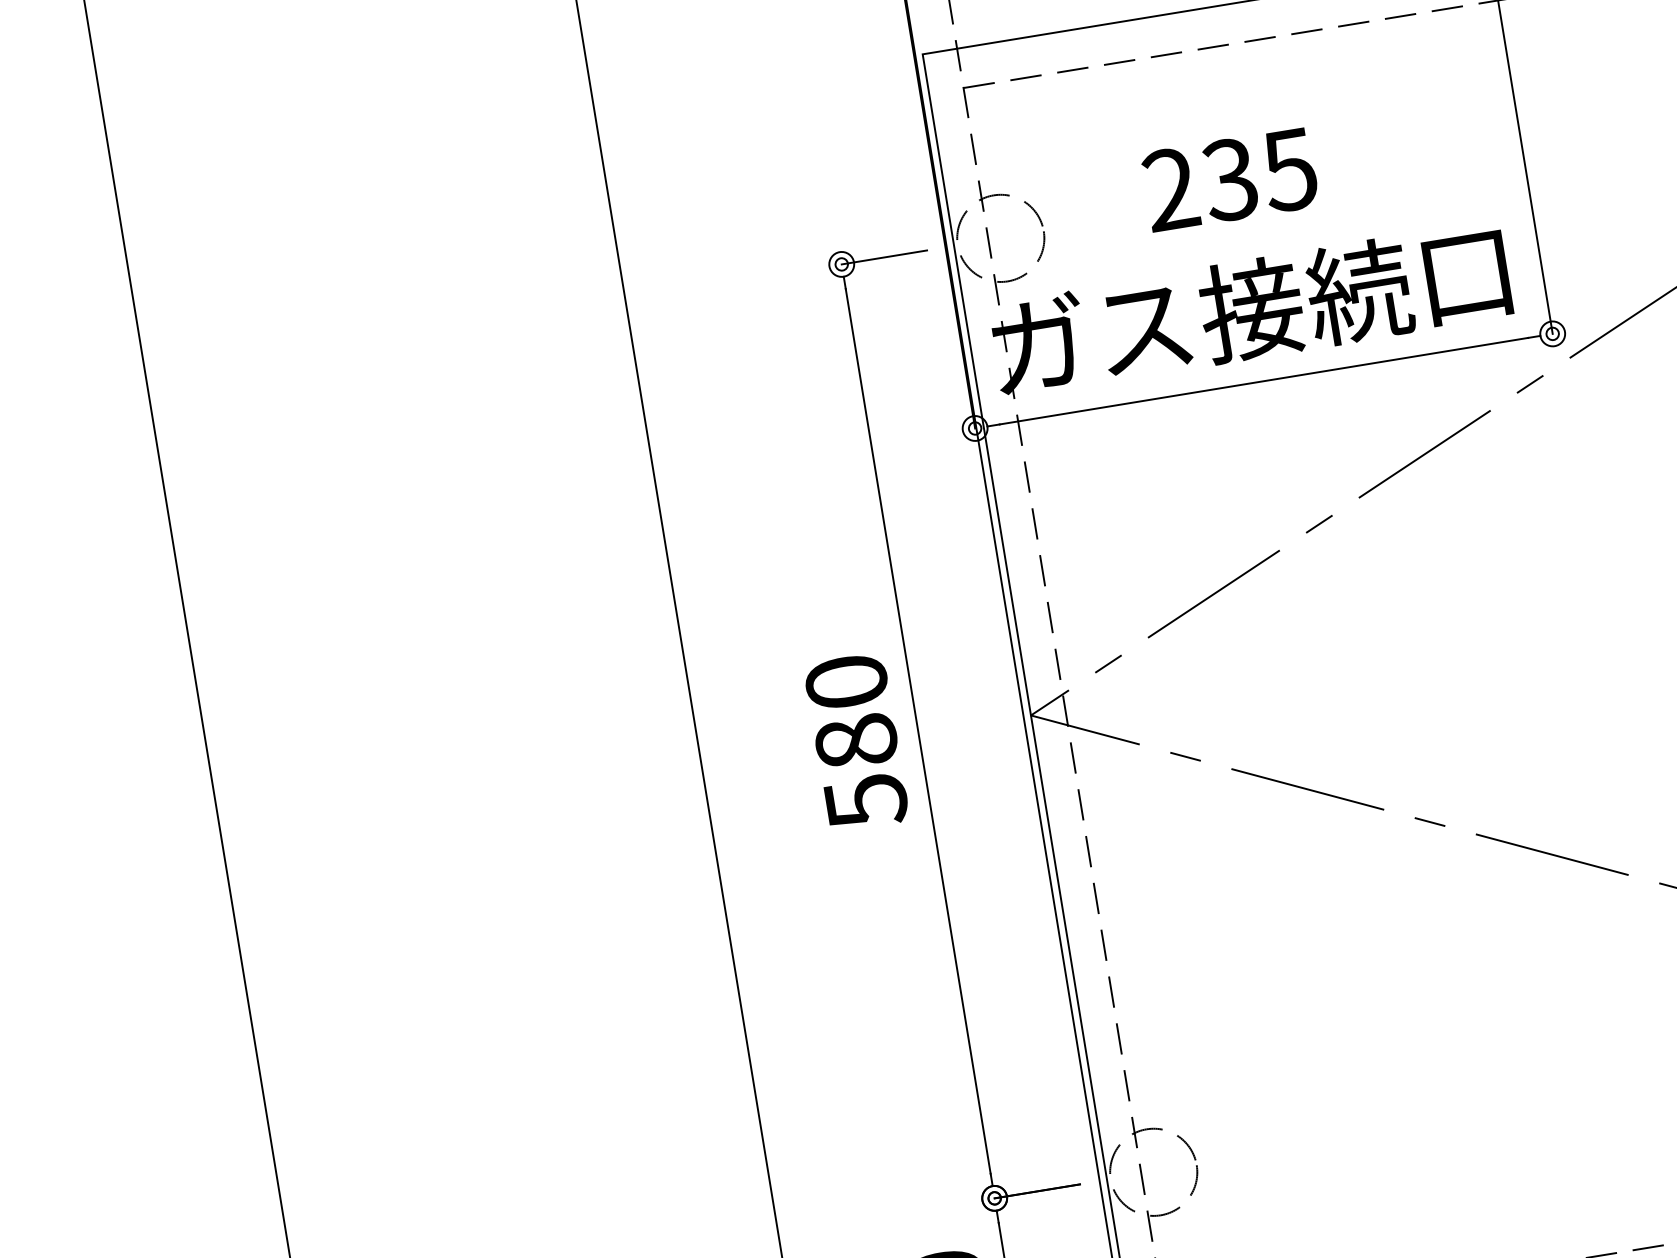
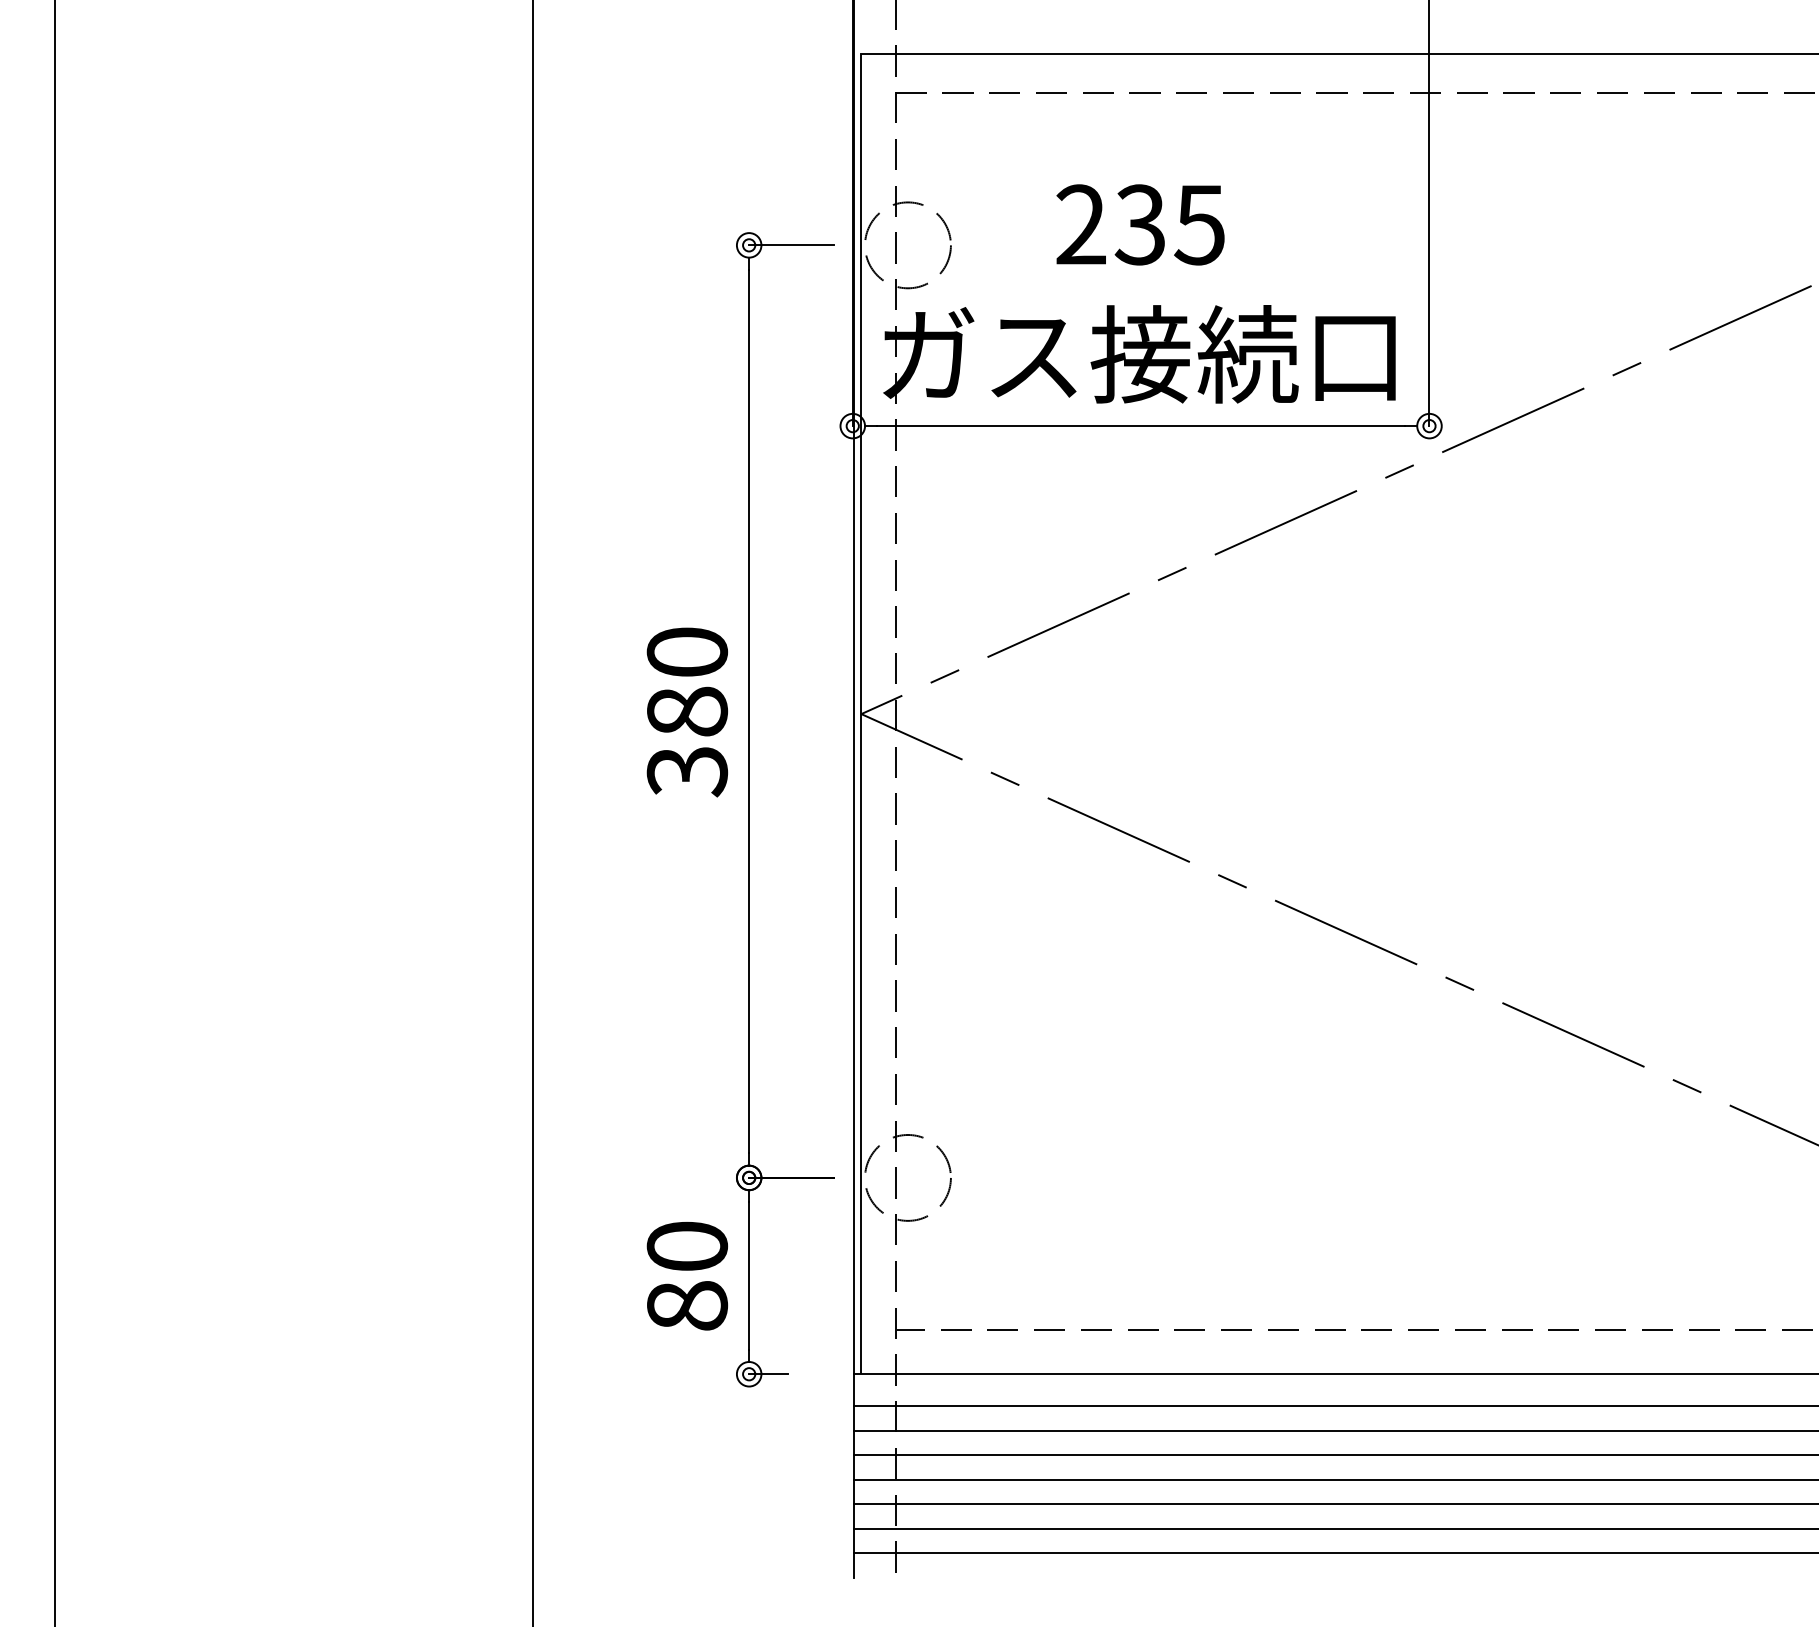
text: (865, 802) -> (686, 772), 580 -> 380

